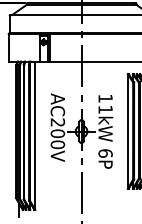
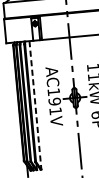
text: (57, 133) -> (54, 101), AC200V -> AC191V
line: (35, 136) -> (35, 105), solid -> dashed

